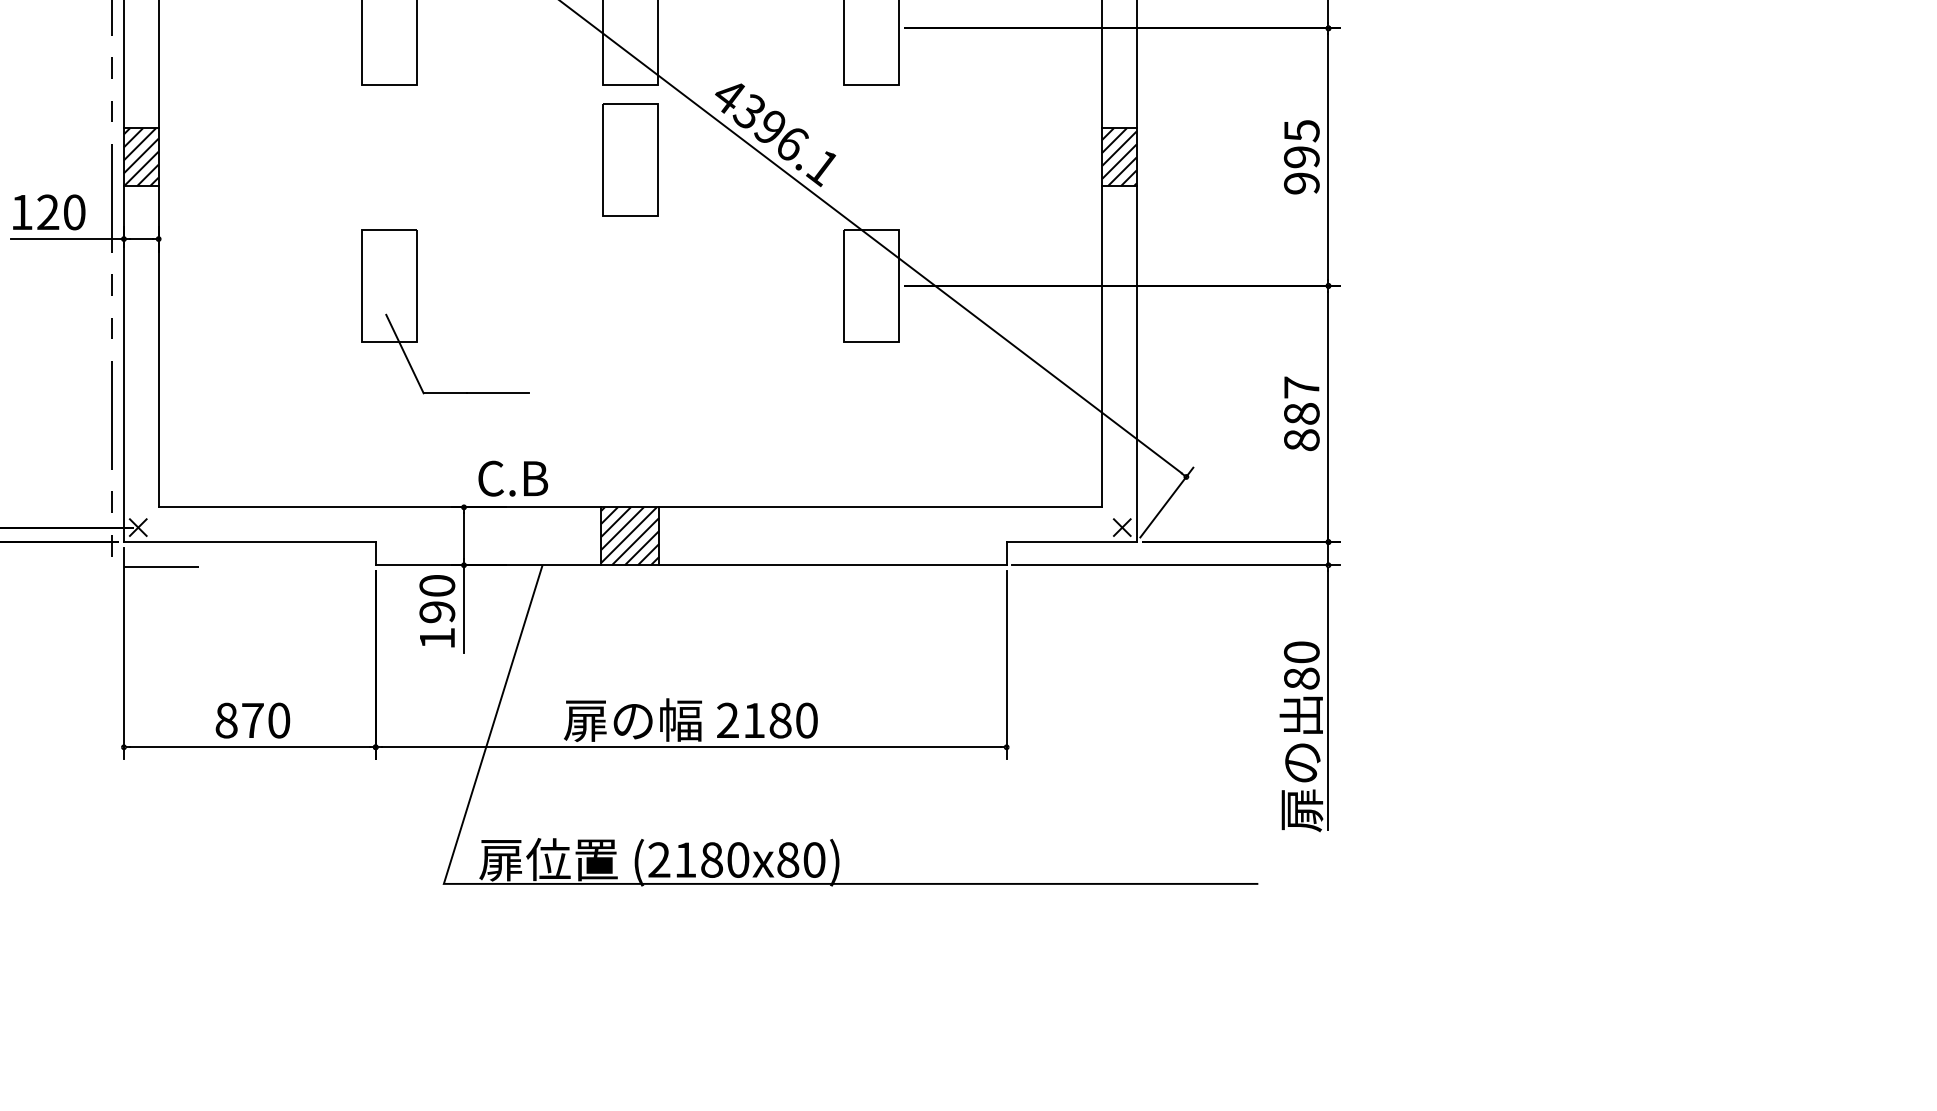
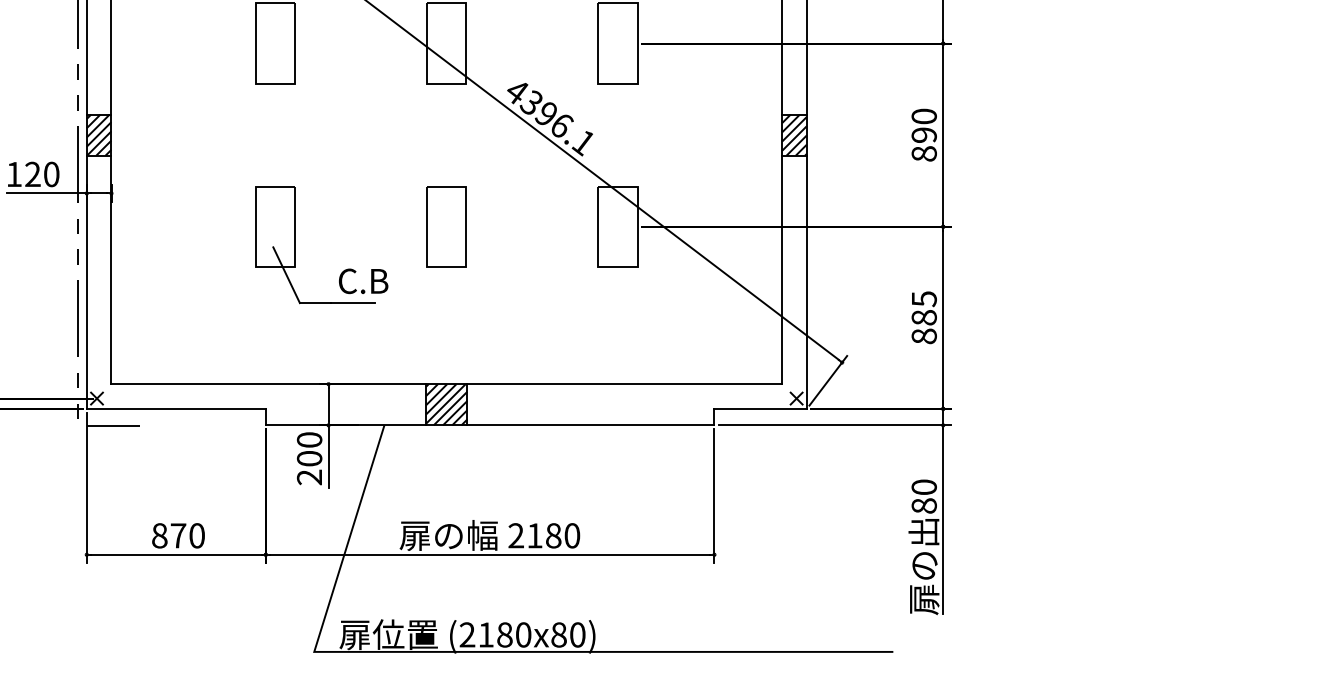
text: (1301, 157) -> (924, 135), 995 -> 890
part: (630, 159) -> (446, 226), moved
text: (1301, 387) -> (924, 298), 887 -> 885
text: (513, 478) -> (363, 281), moved
text: (437, 625) -> (309, 468), 190 -> 200

